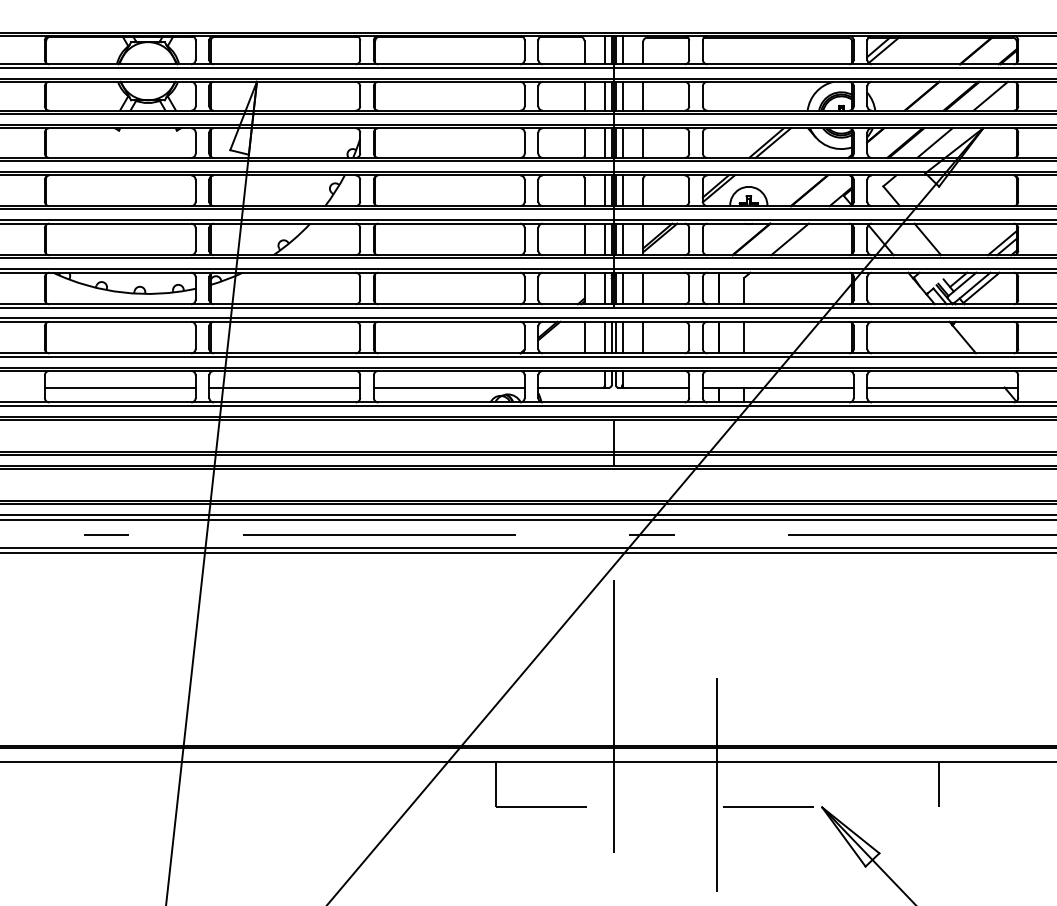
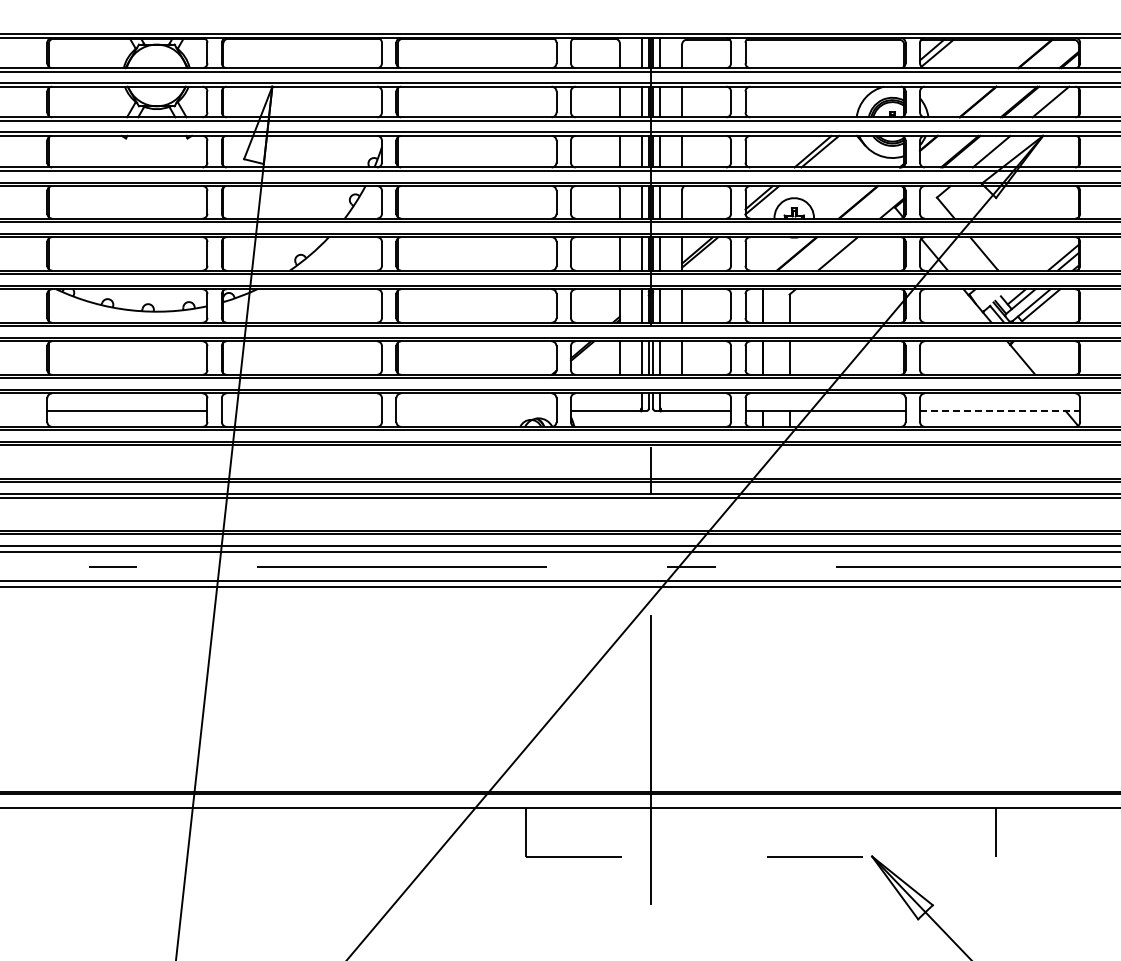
line: (284, 387) -> (301, 411), removed
line: (449, 387) -> (476, 411), removed
line: (943, 387) -> (1000, 411), solid -> dashed
line: (717, 784) -> (760, 832), removed

